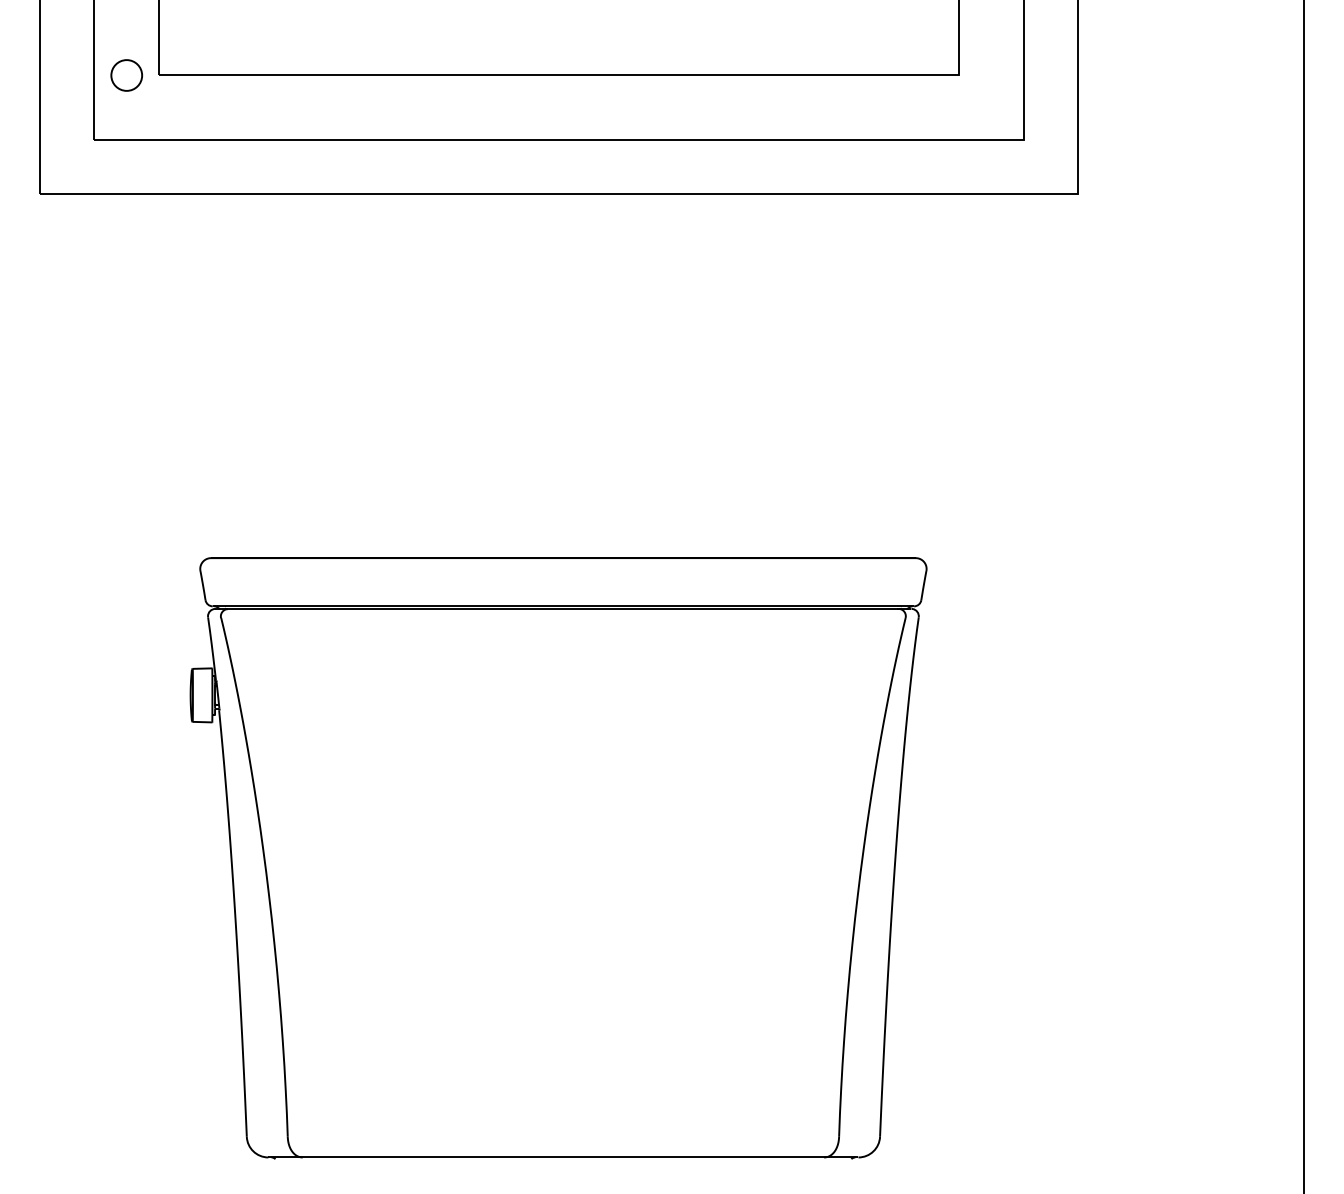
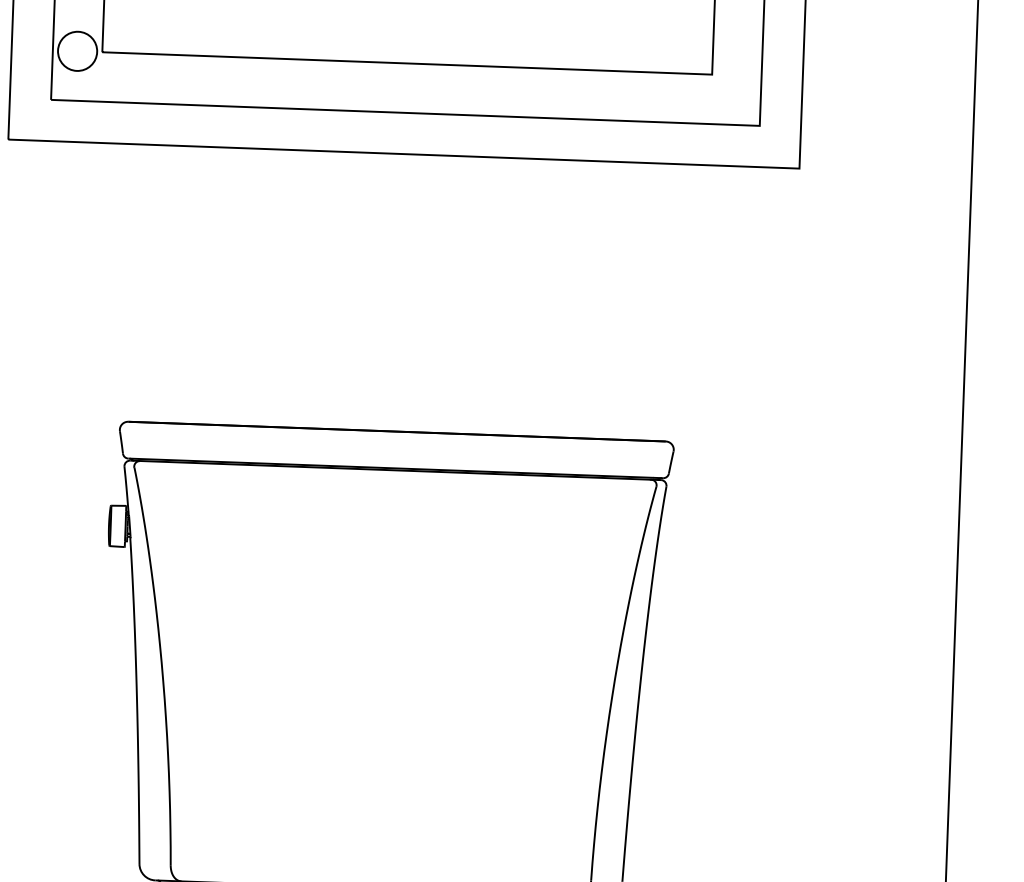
circle: (126, 75) -> (77, 51), size x1.67

